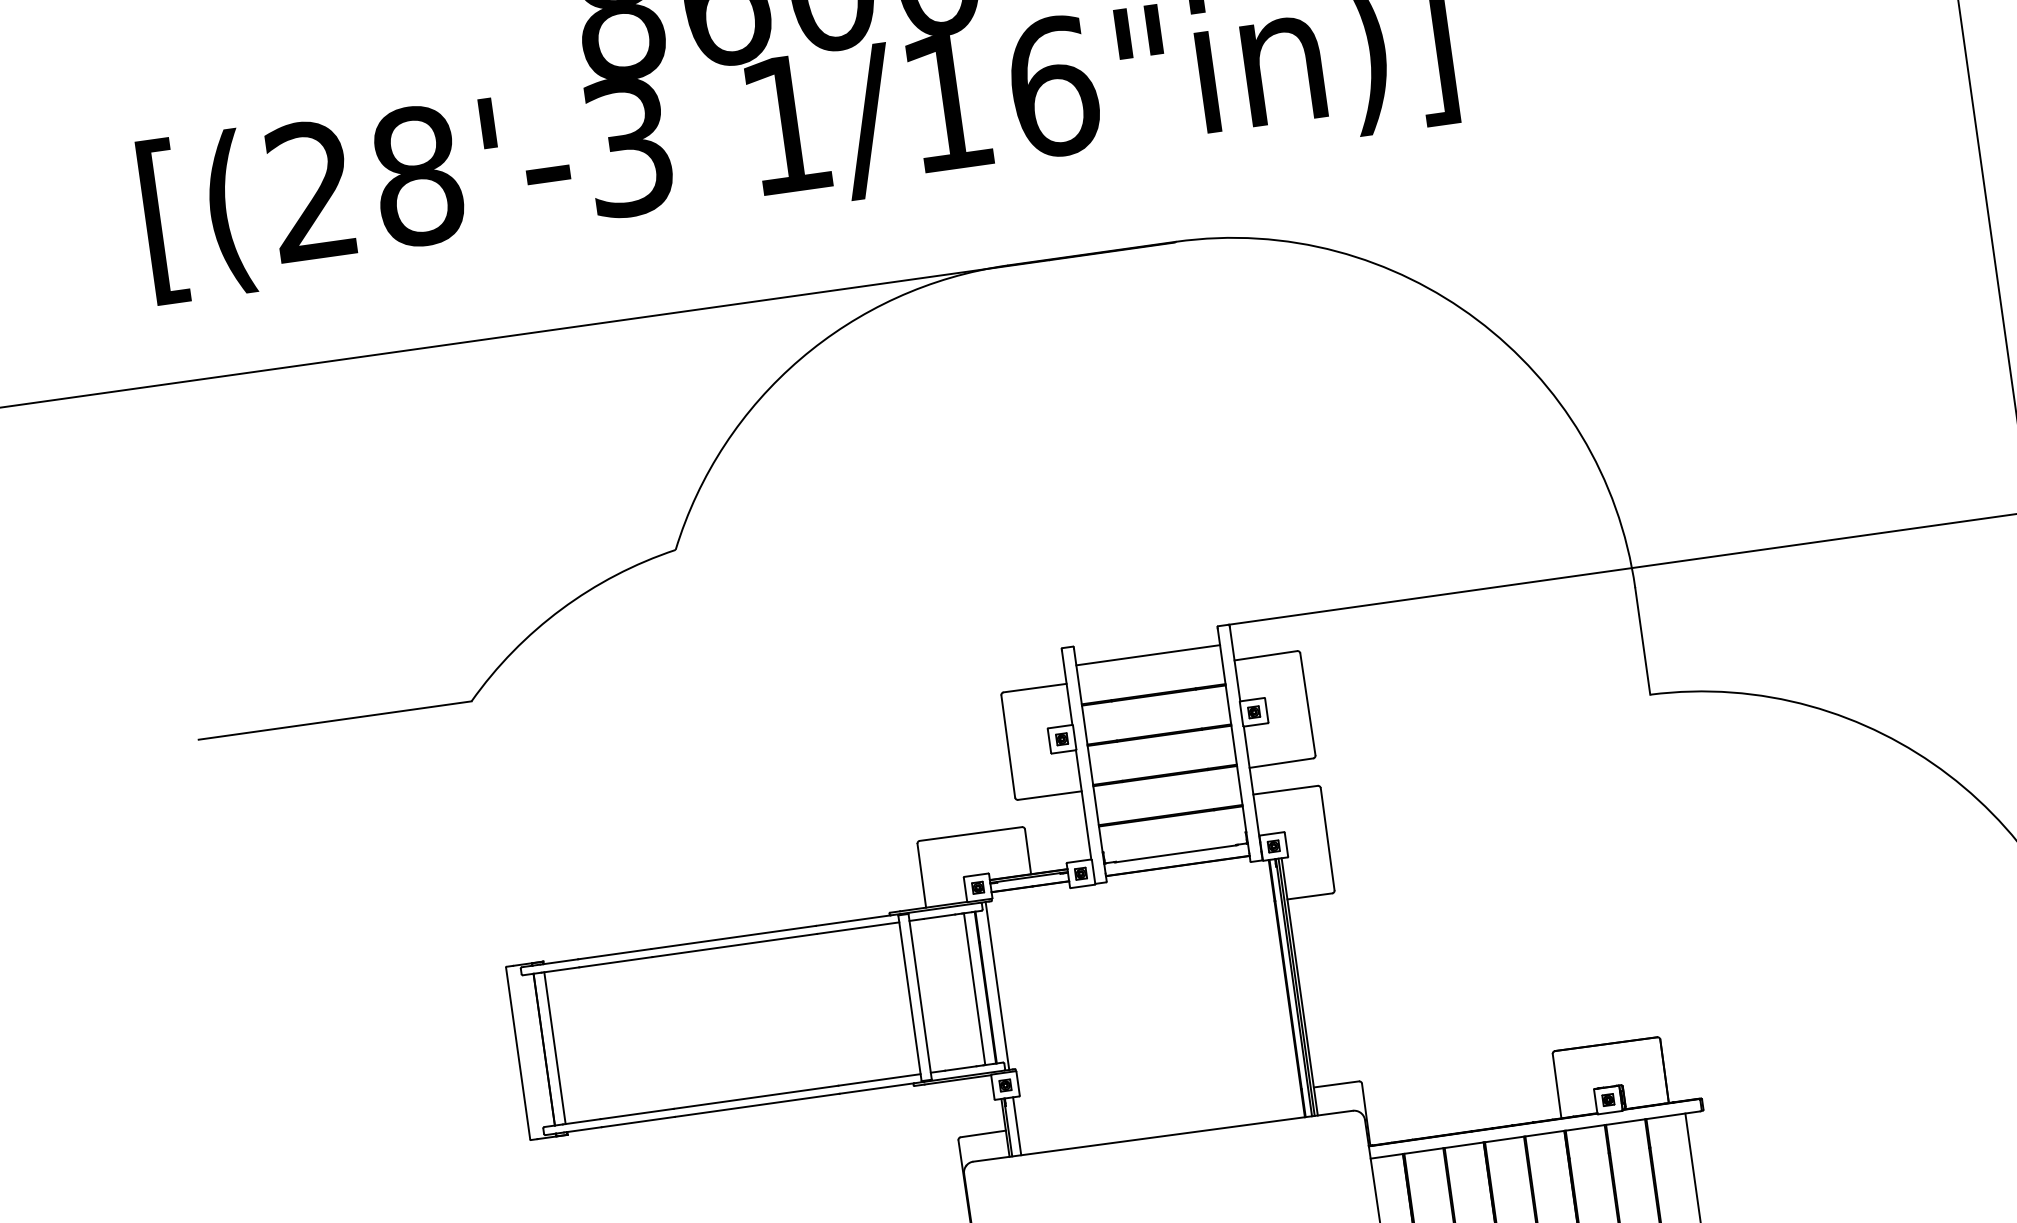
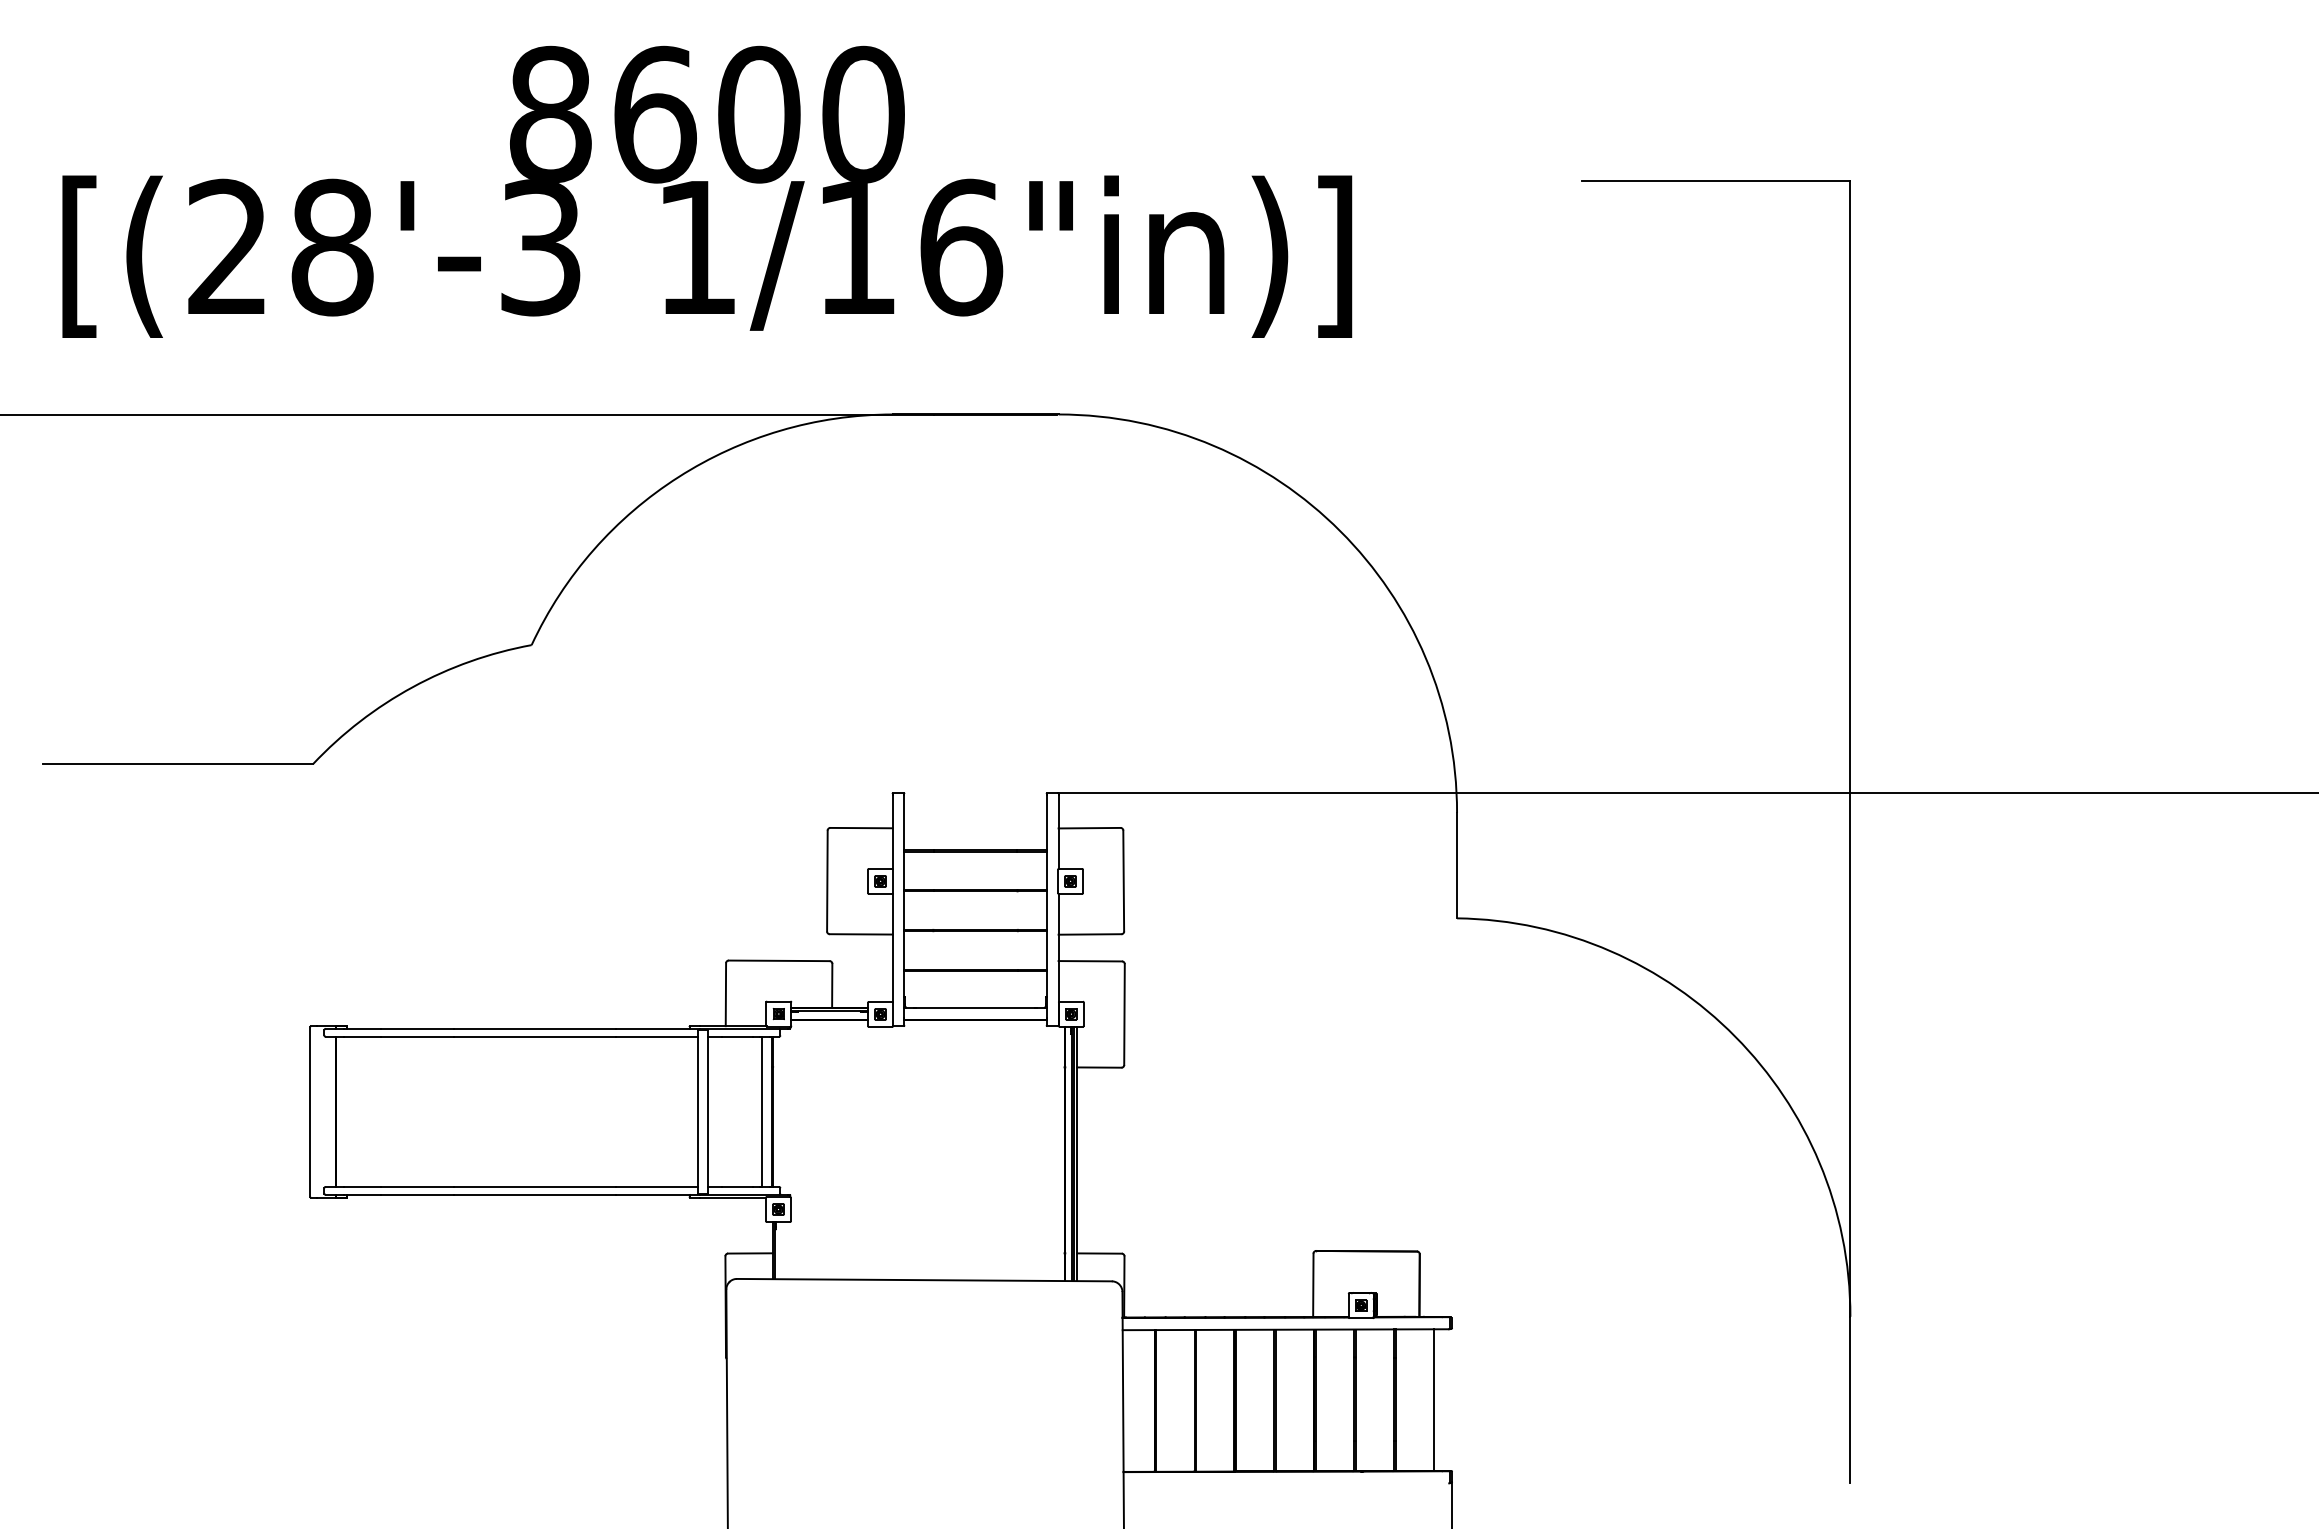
line: (1148, 655) -> (975, 811), removed
line: (997, 985) -> (784, 1111), removed
line: (554, 1047) -> (346, 1111), removed
line: (1017, 1126) -> (784, 1250), removed

